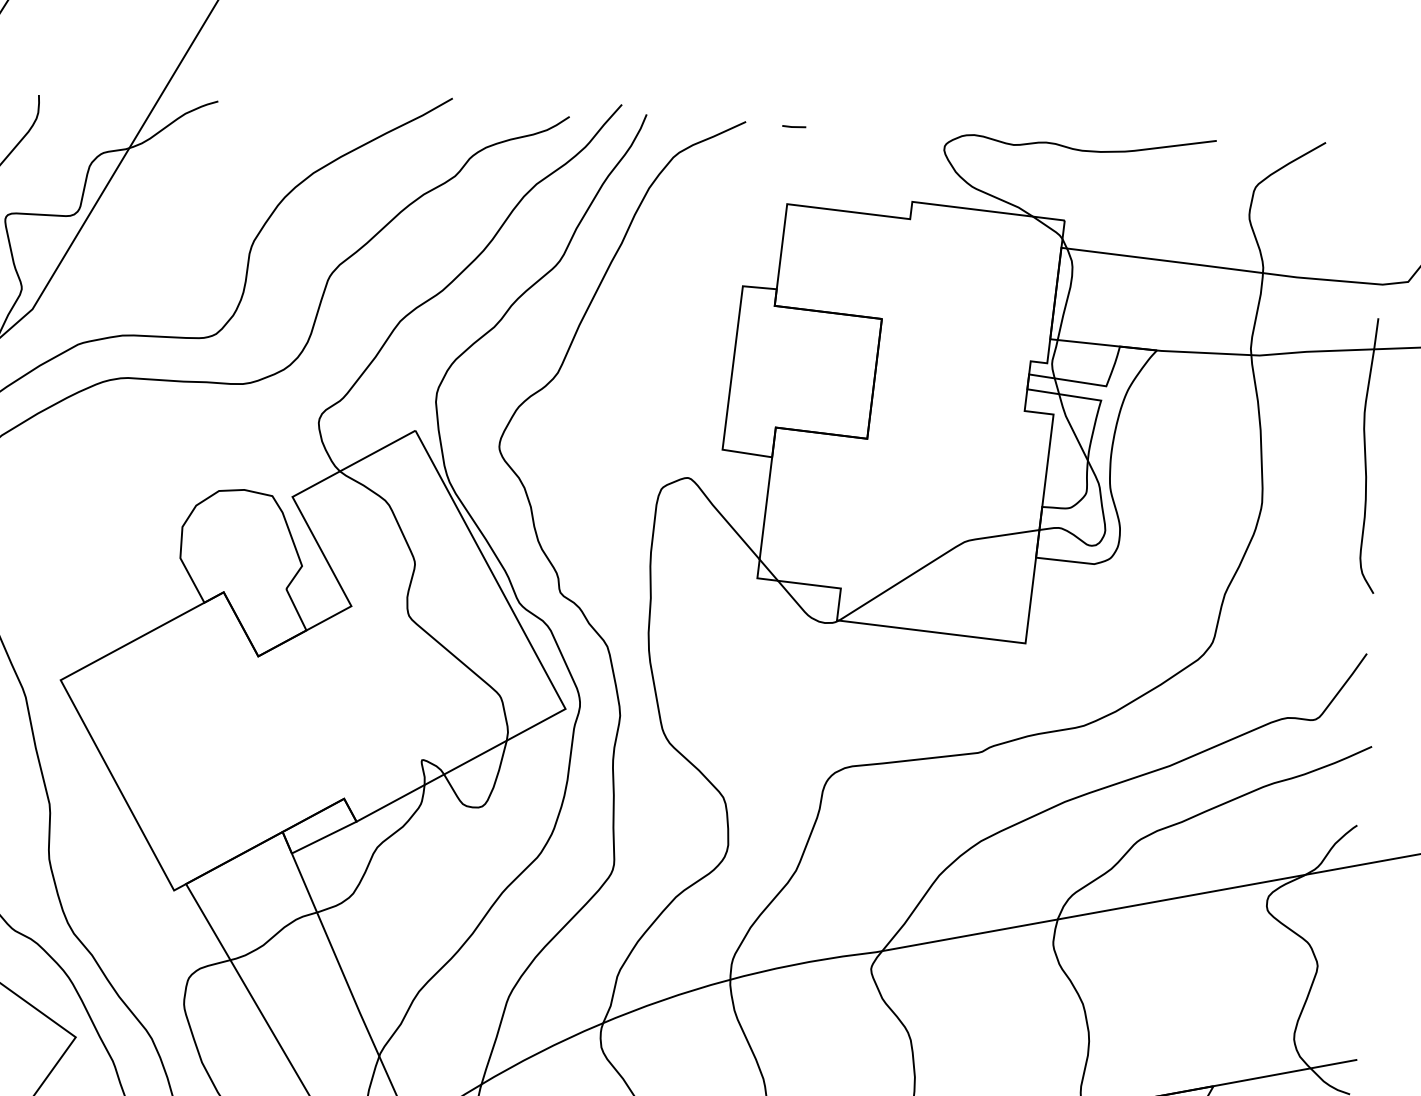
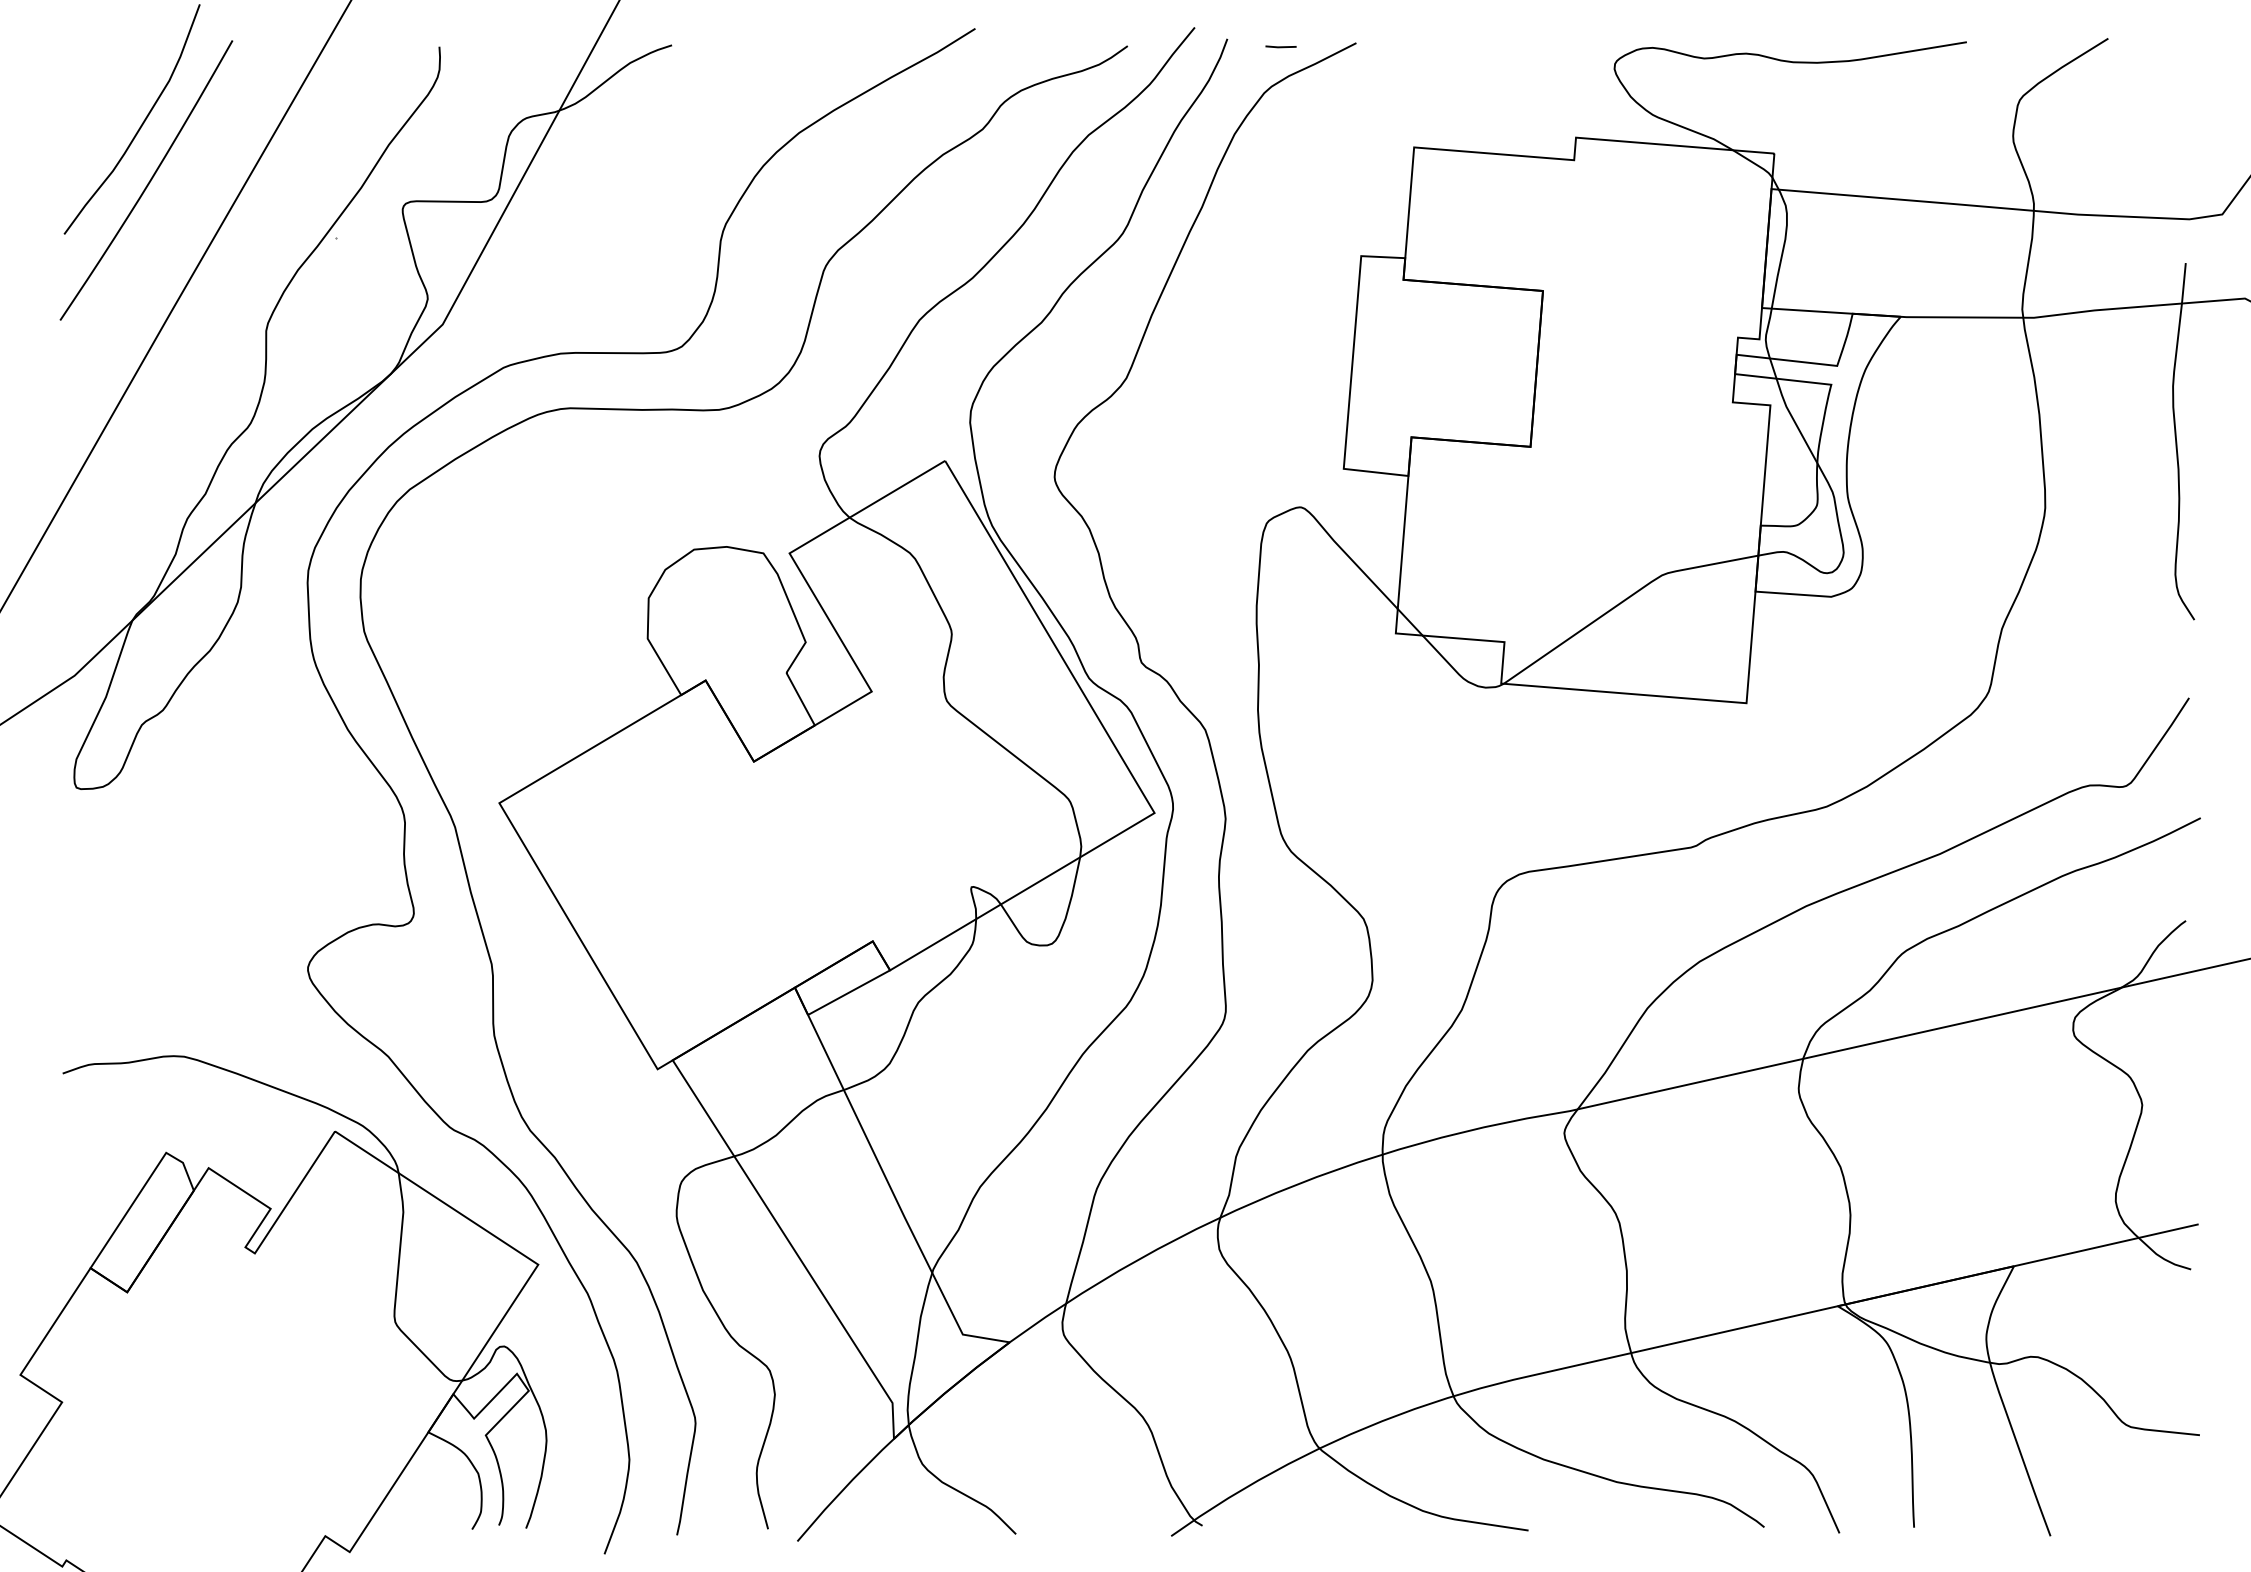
line: (793, 126) -> (1280, 46), moved

